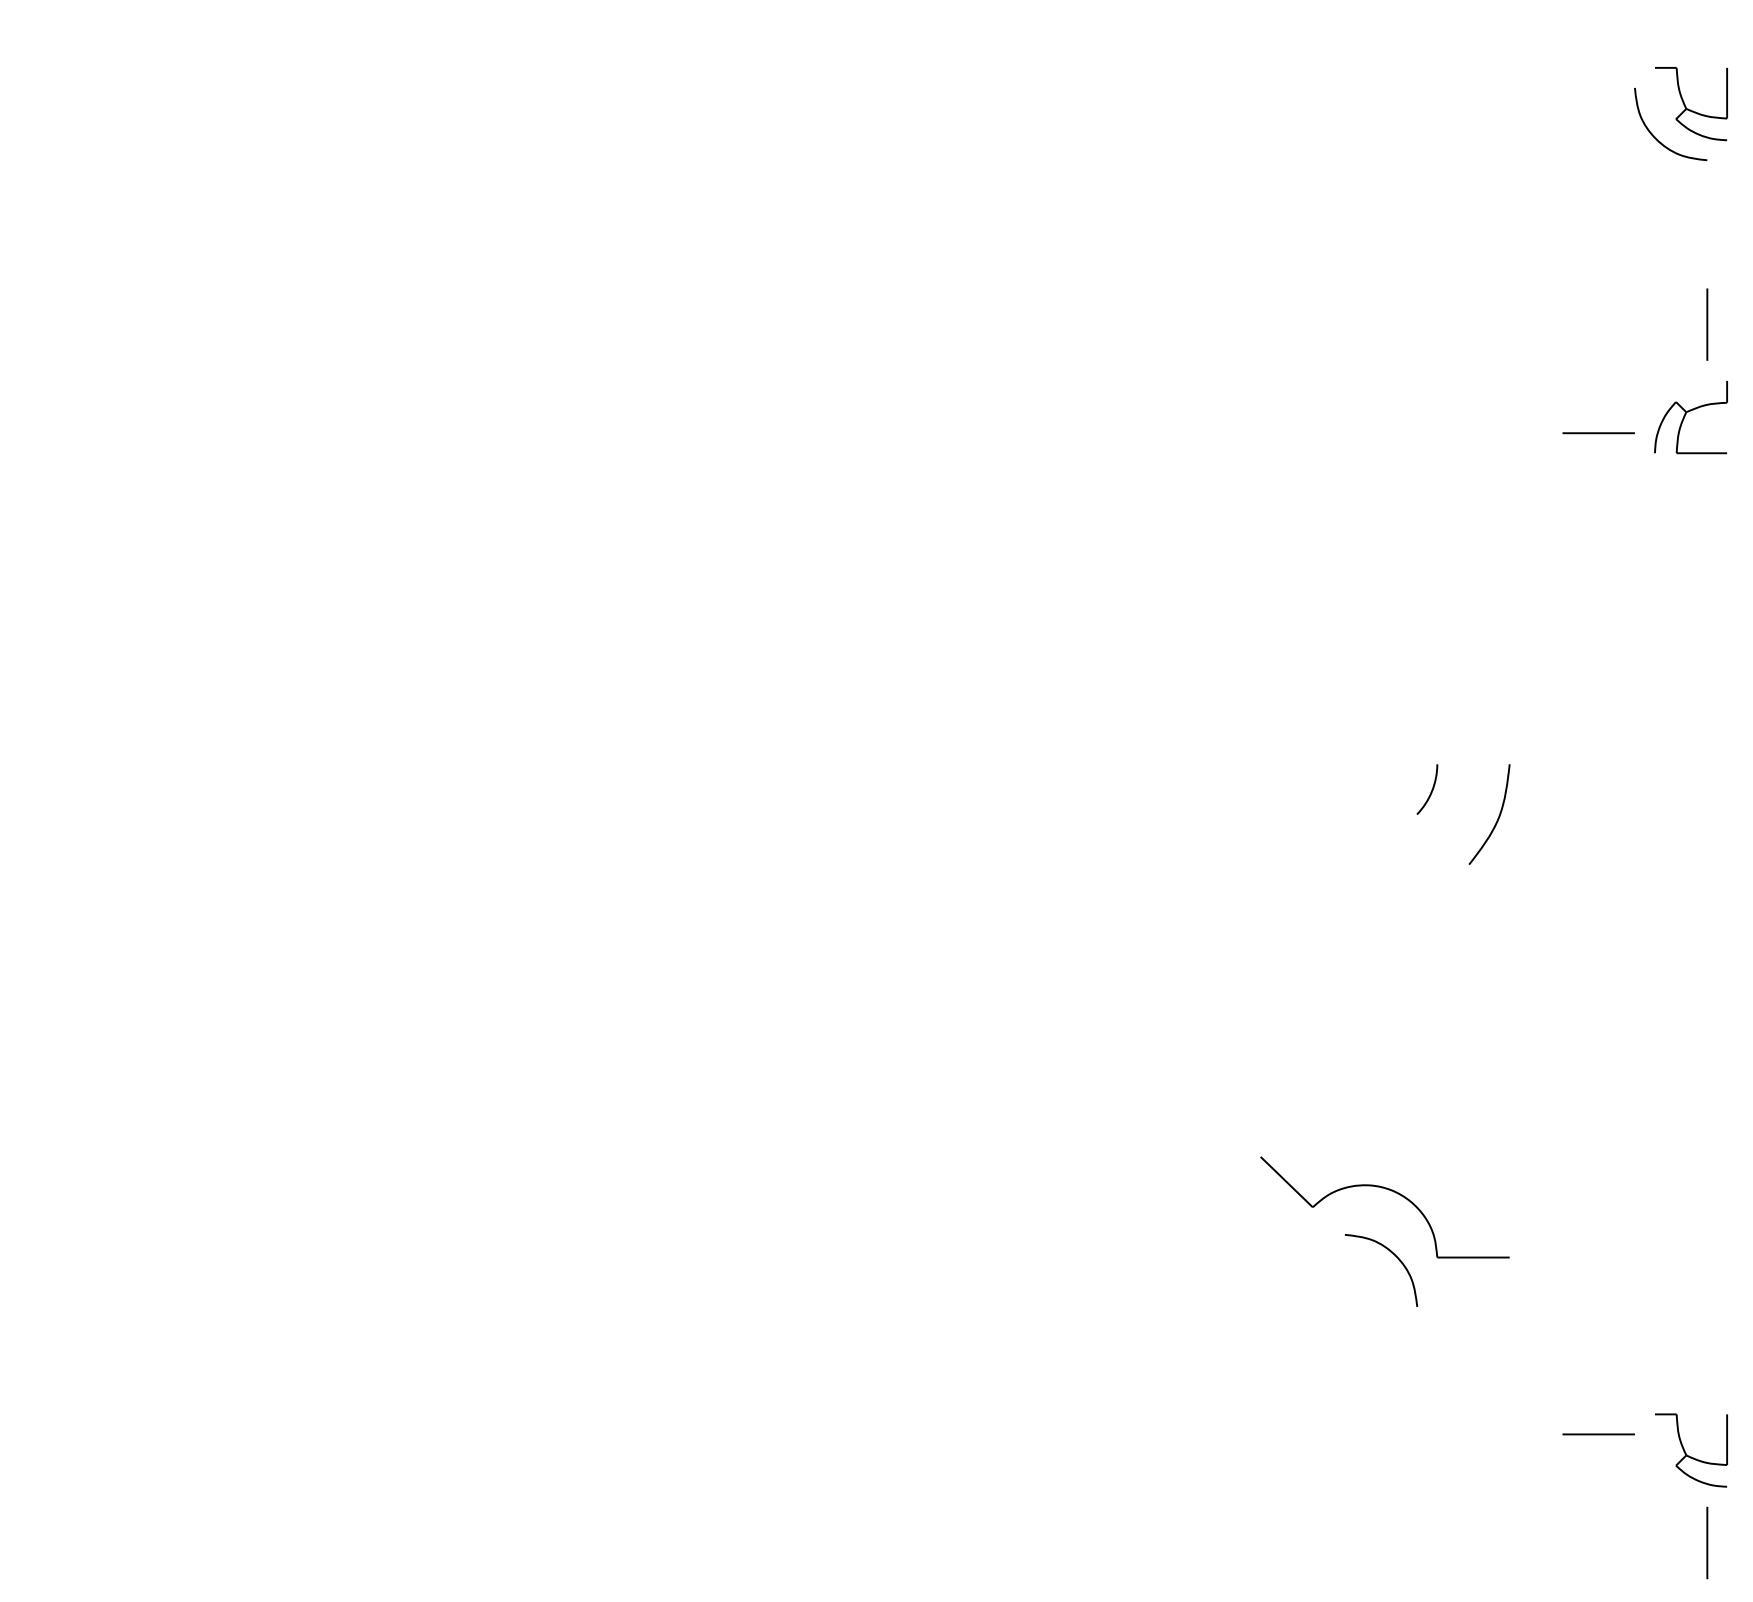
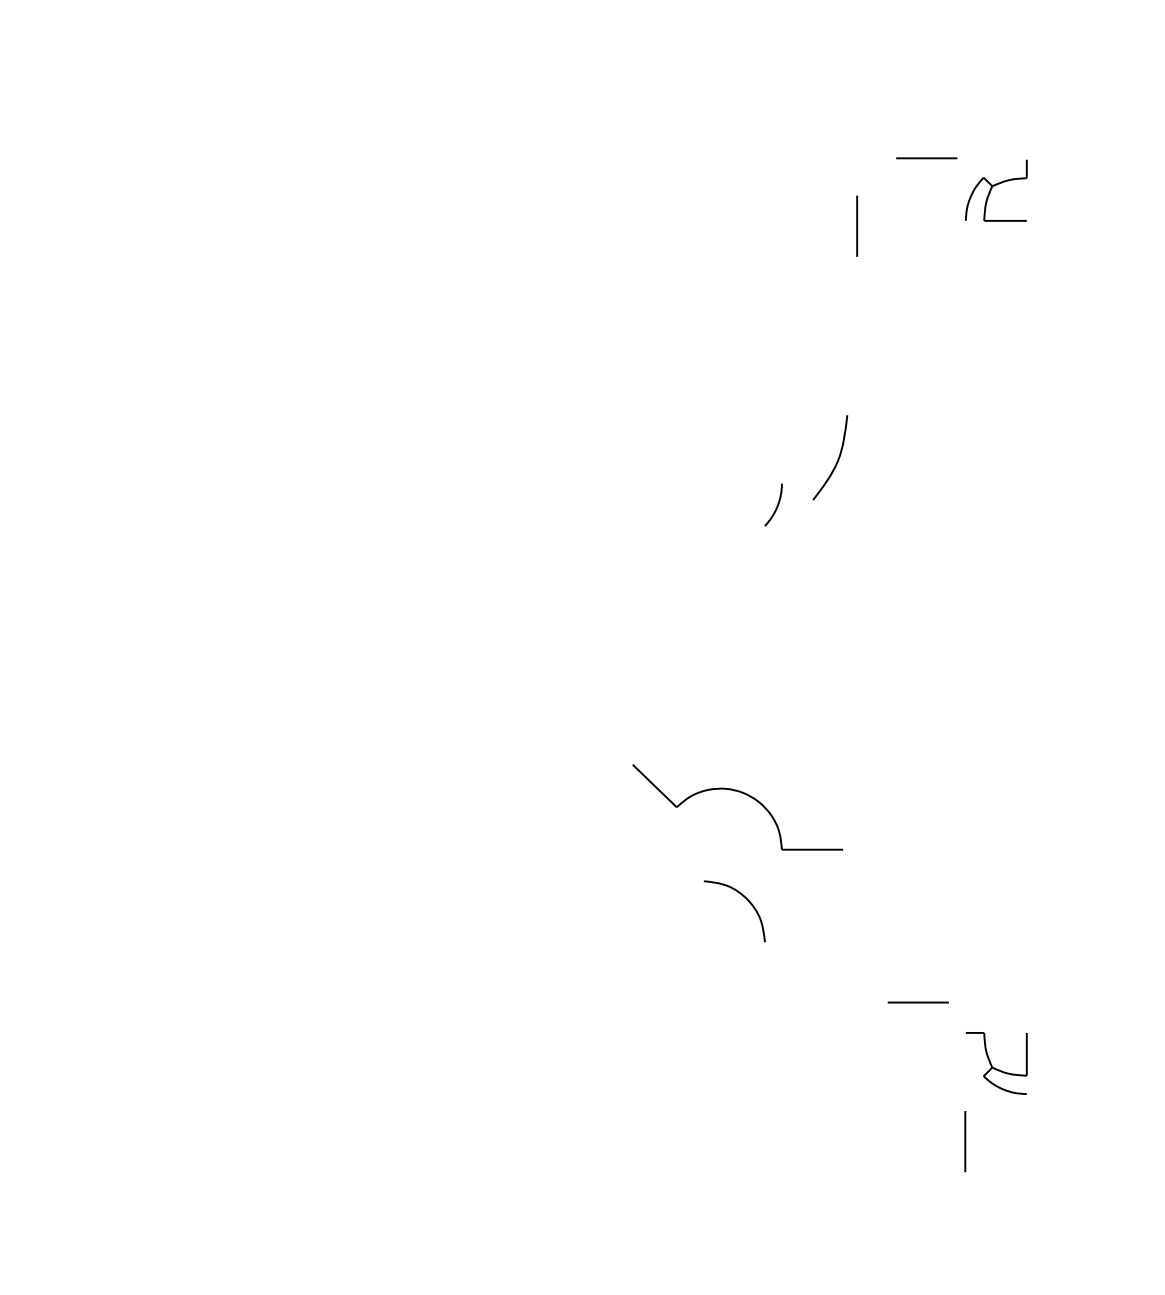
line: (1707, 324) -> (857, 226), moved
line: (1598, 433) -> (926, 158), moved
curve: (1497, 818) -> (837, 461), moved
part: (1388, 1190) -> (740, 793), moved
line: (1598, 1434) -> (918, 1002), moved
line: (1707, 1542) -> (965, 1141), moved

